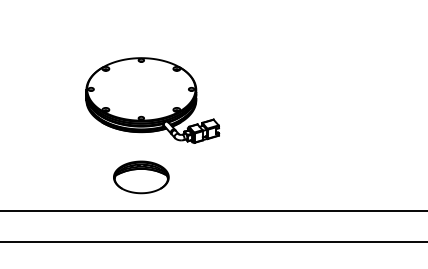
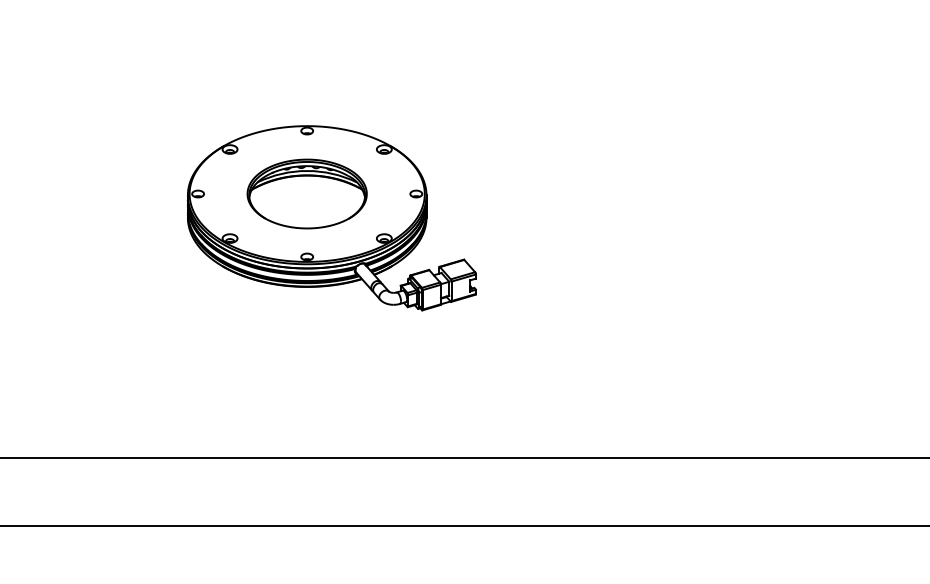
part: (141, 177) -> (307, 194), moved

